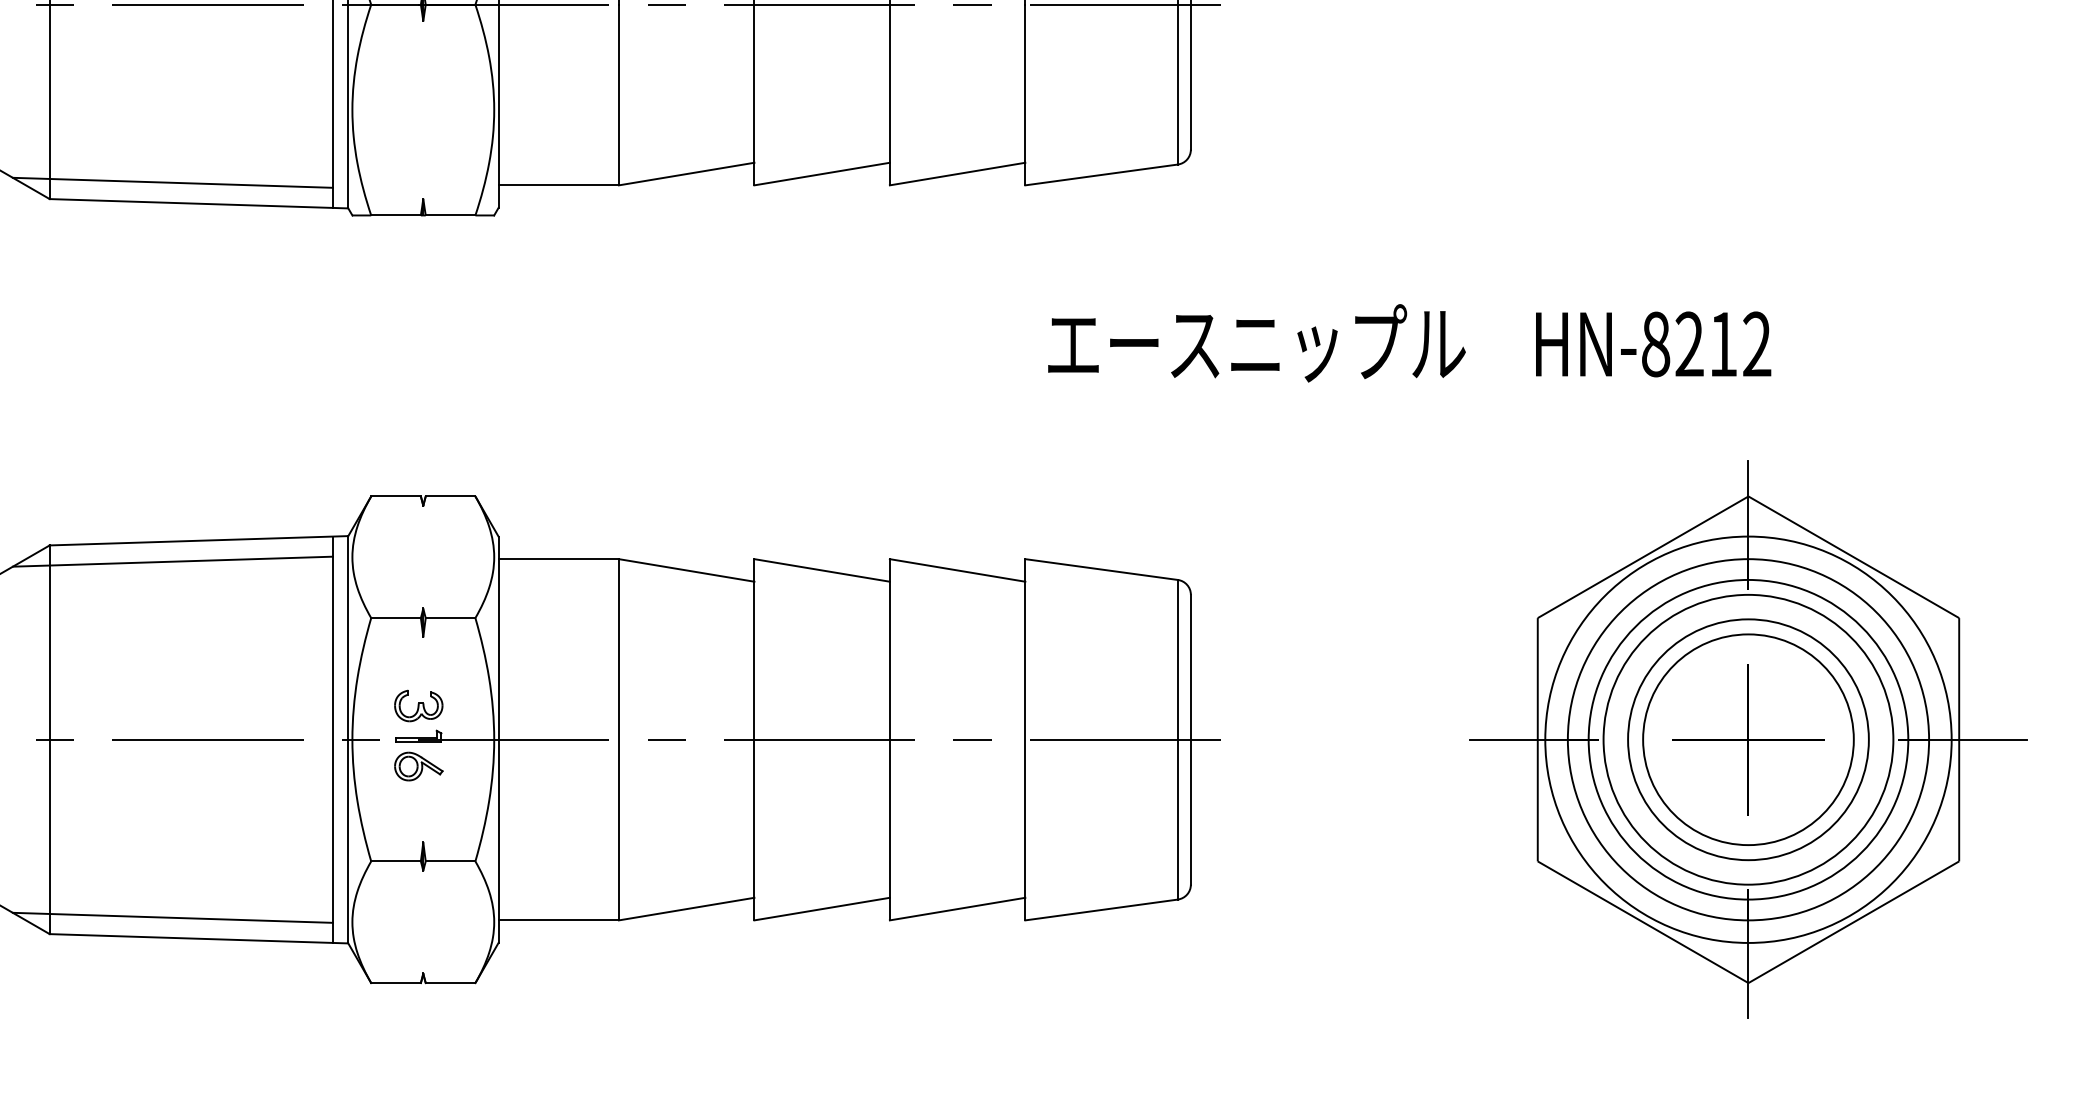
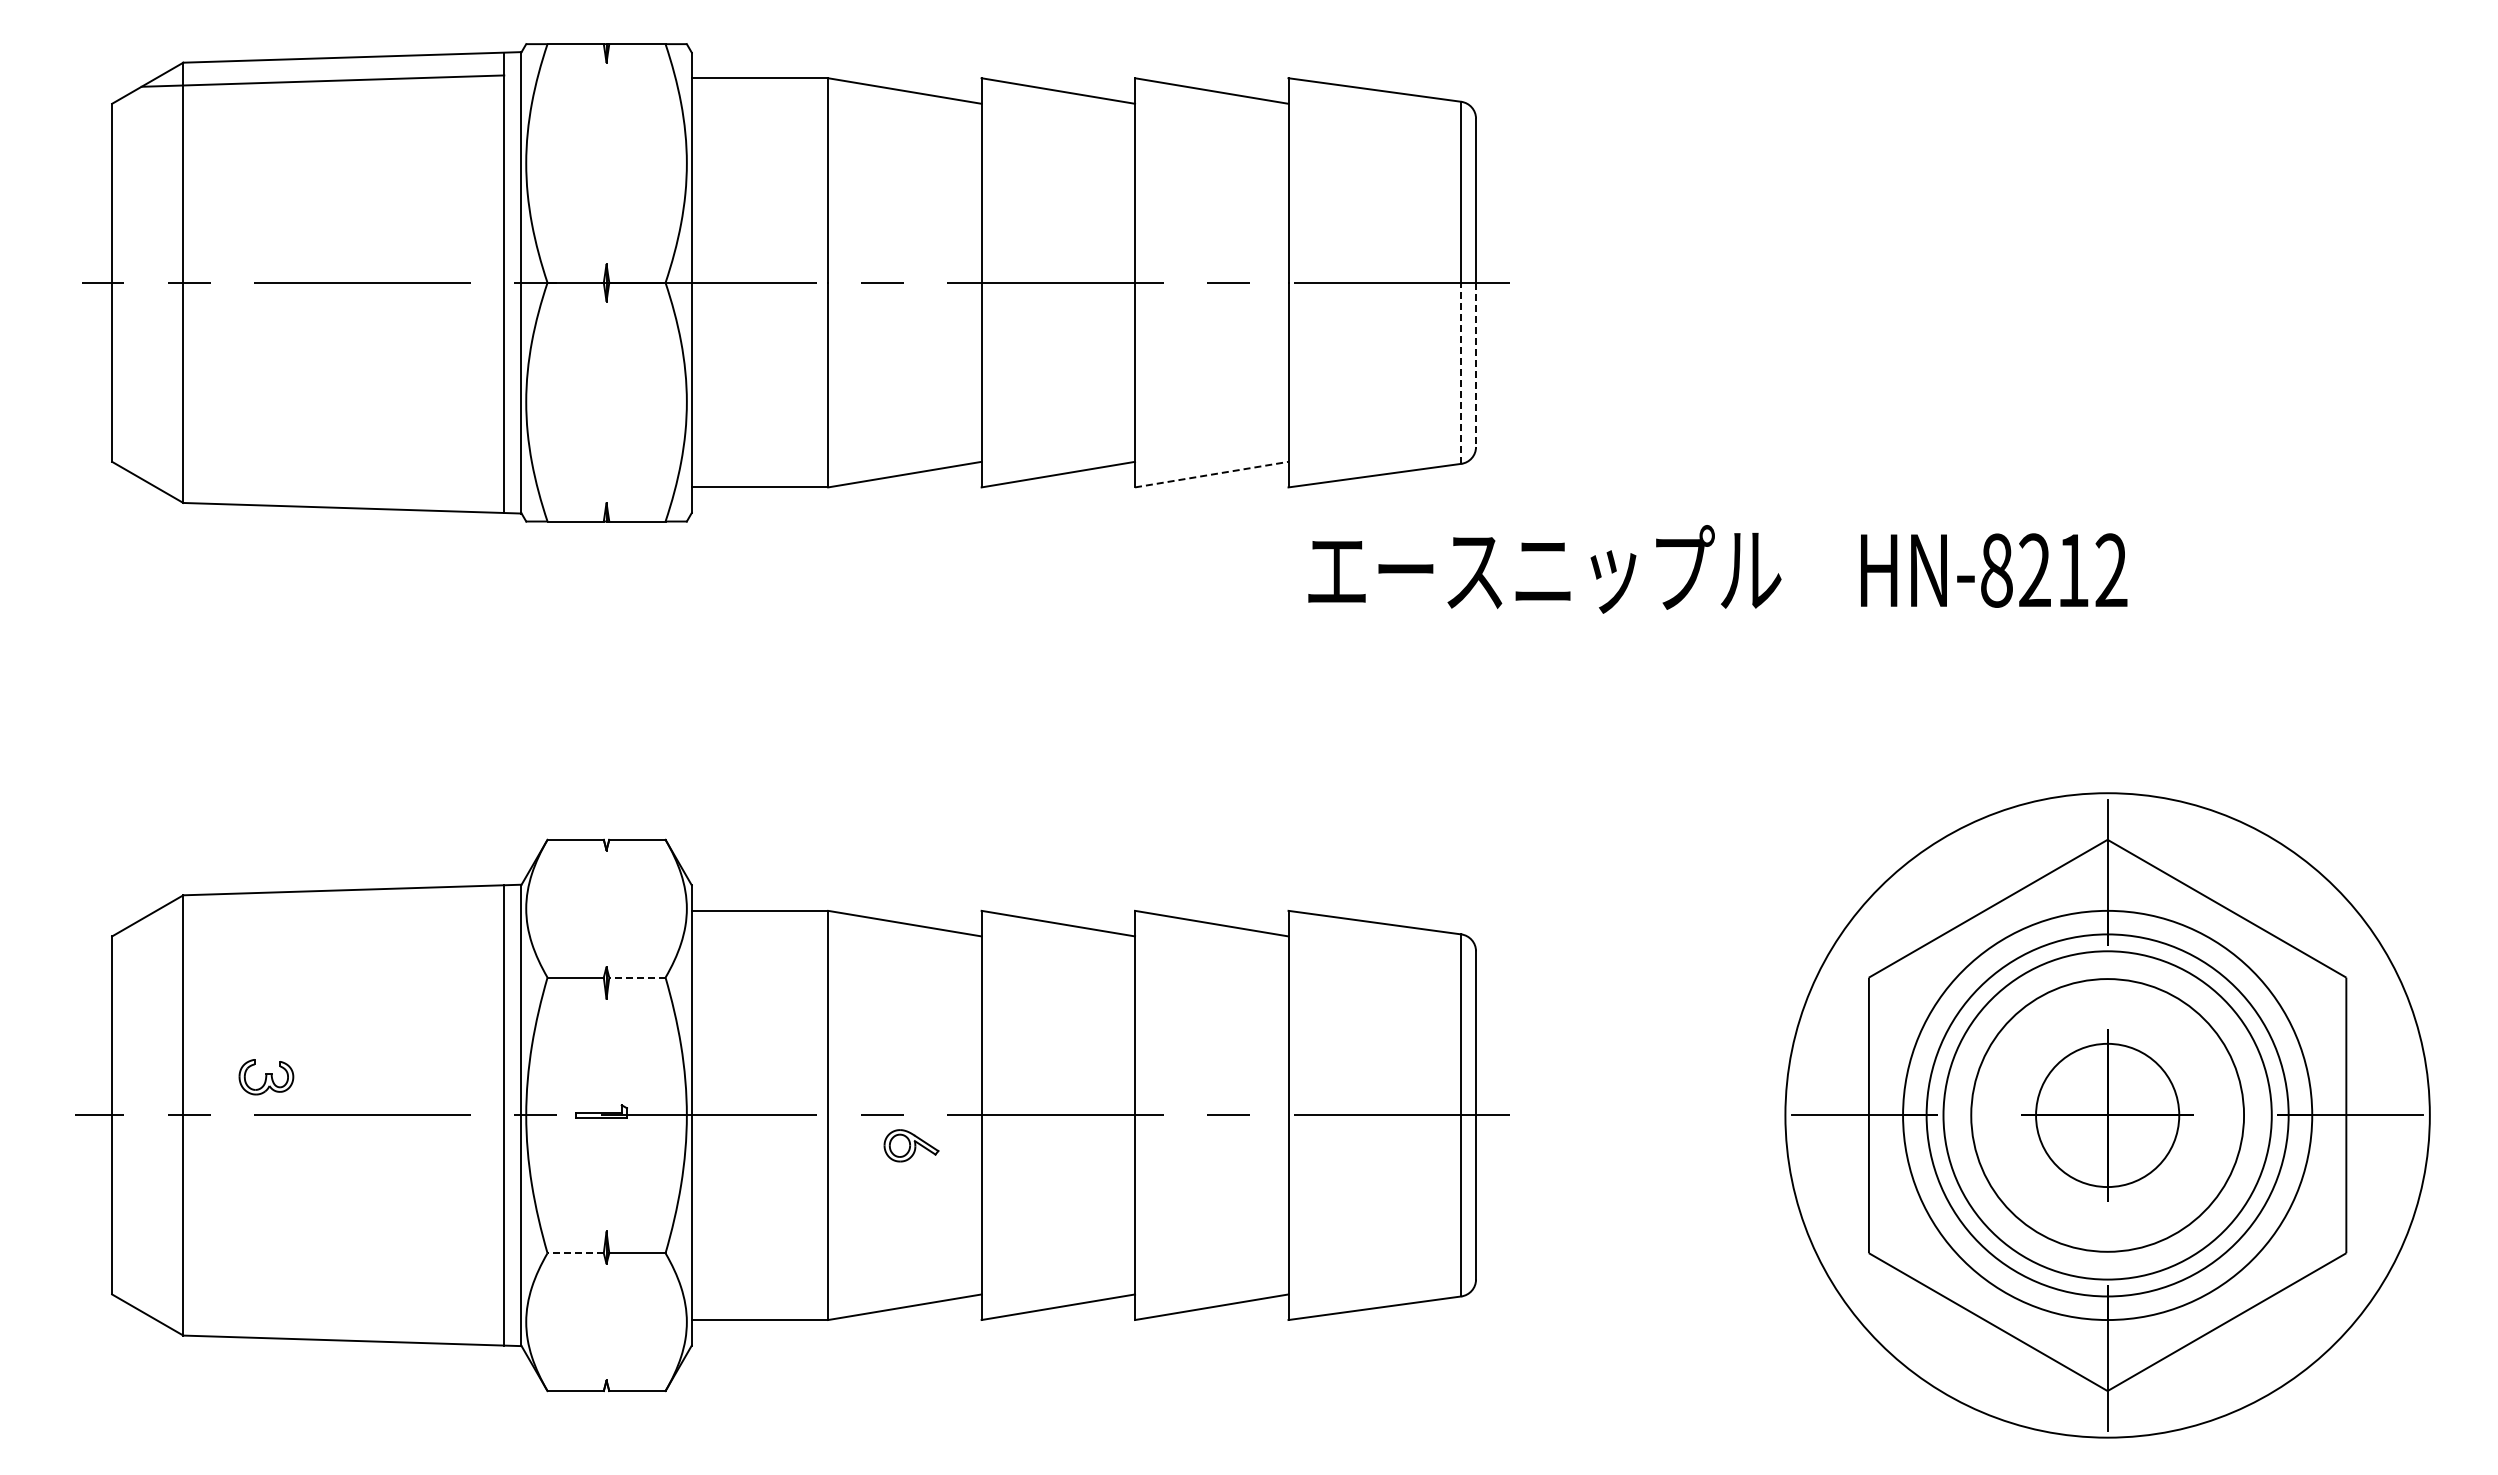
line: (1191, 77) -> (1476, 365), solid -> dashed
line: (1178, 84) -> (1461, 373), solid -> dashed
line: (957, 173) -> (1211, 474), solid -> dashed
line: (172, 182) -> (322, 484), removed
text: (1409, 343) -> (1717, 569), moved
line: (172, 561) -> (322, 913), removed
line: (449, 617) -> (636, 977), solid -> dashed
part: (418, 706) -> (266, 1077), moved
circle: (1748, 739) -> (2107, 1115), size x0.6
circle: (1748, 739) -> (2107, 1115), size x1.4
part: (418, 766) -> (911, 1145), moved
line: (395, 861) -> (575, 1253), solid -> dashed
line: (172, 917) -> (322, 1316), removed

